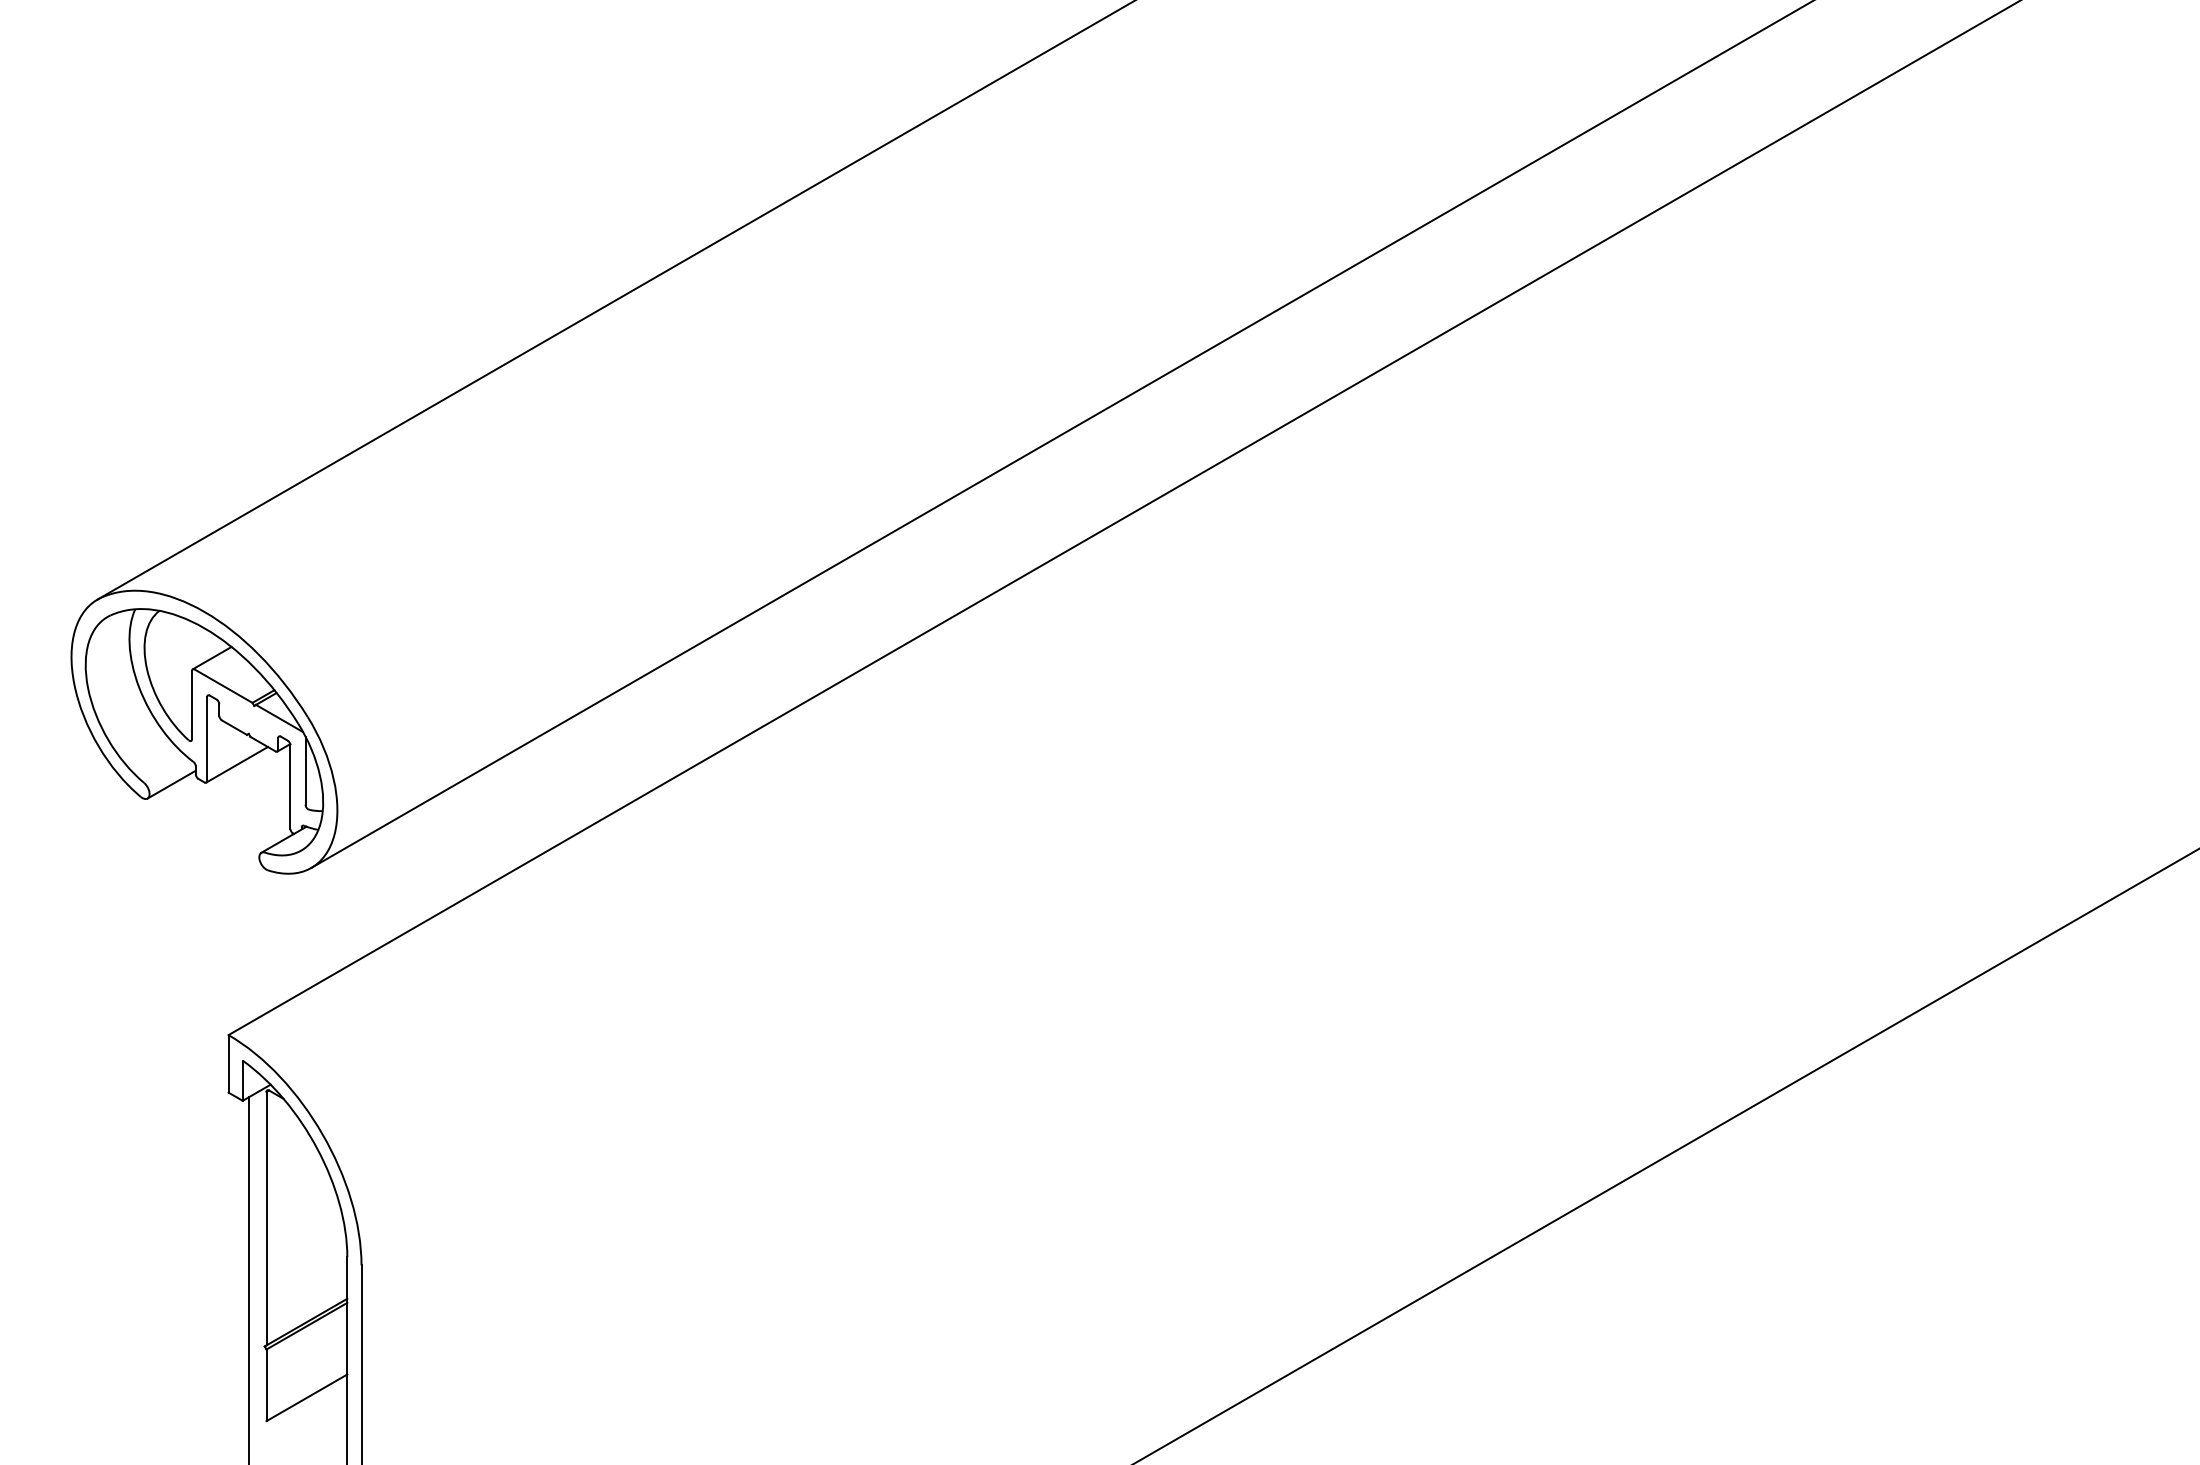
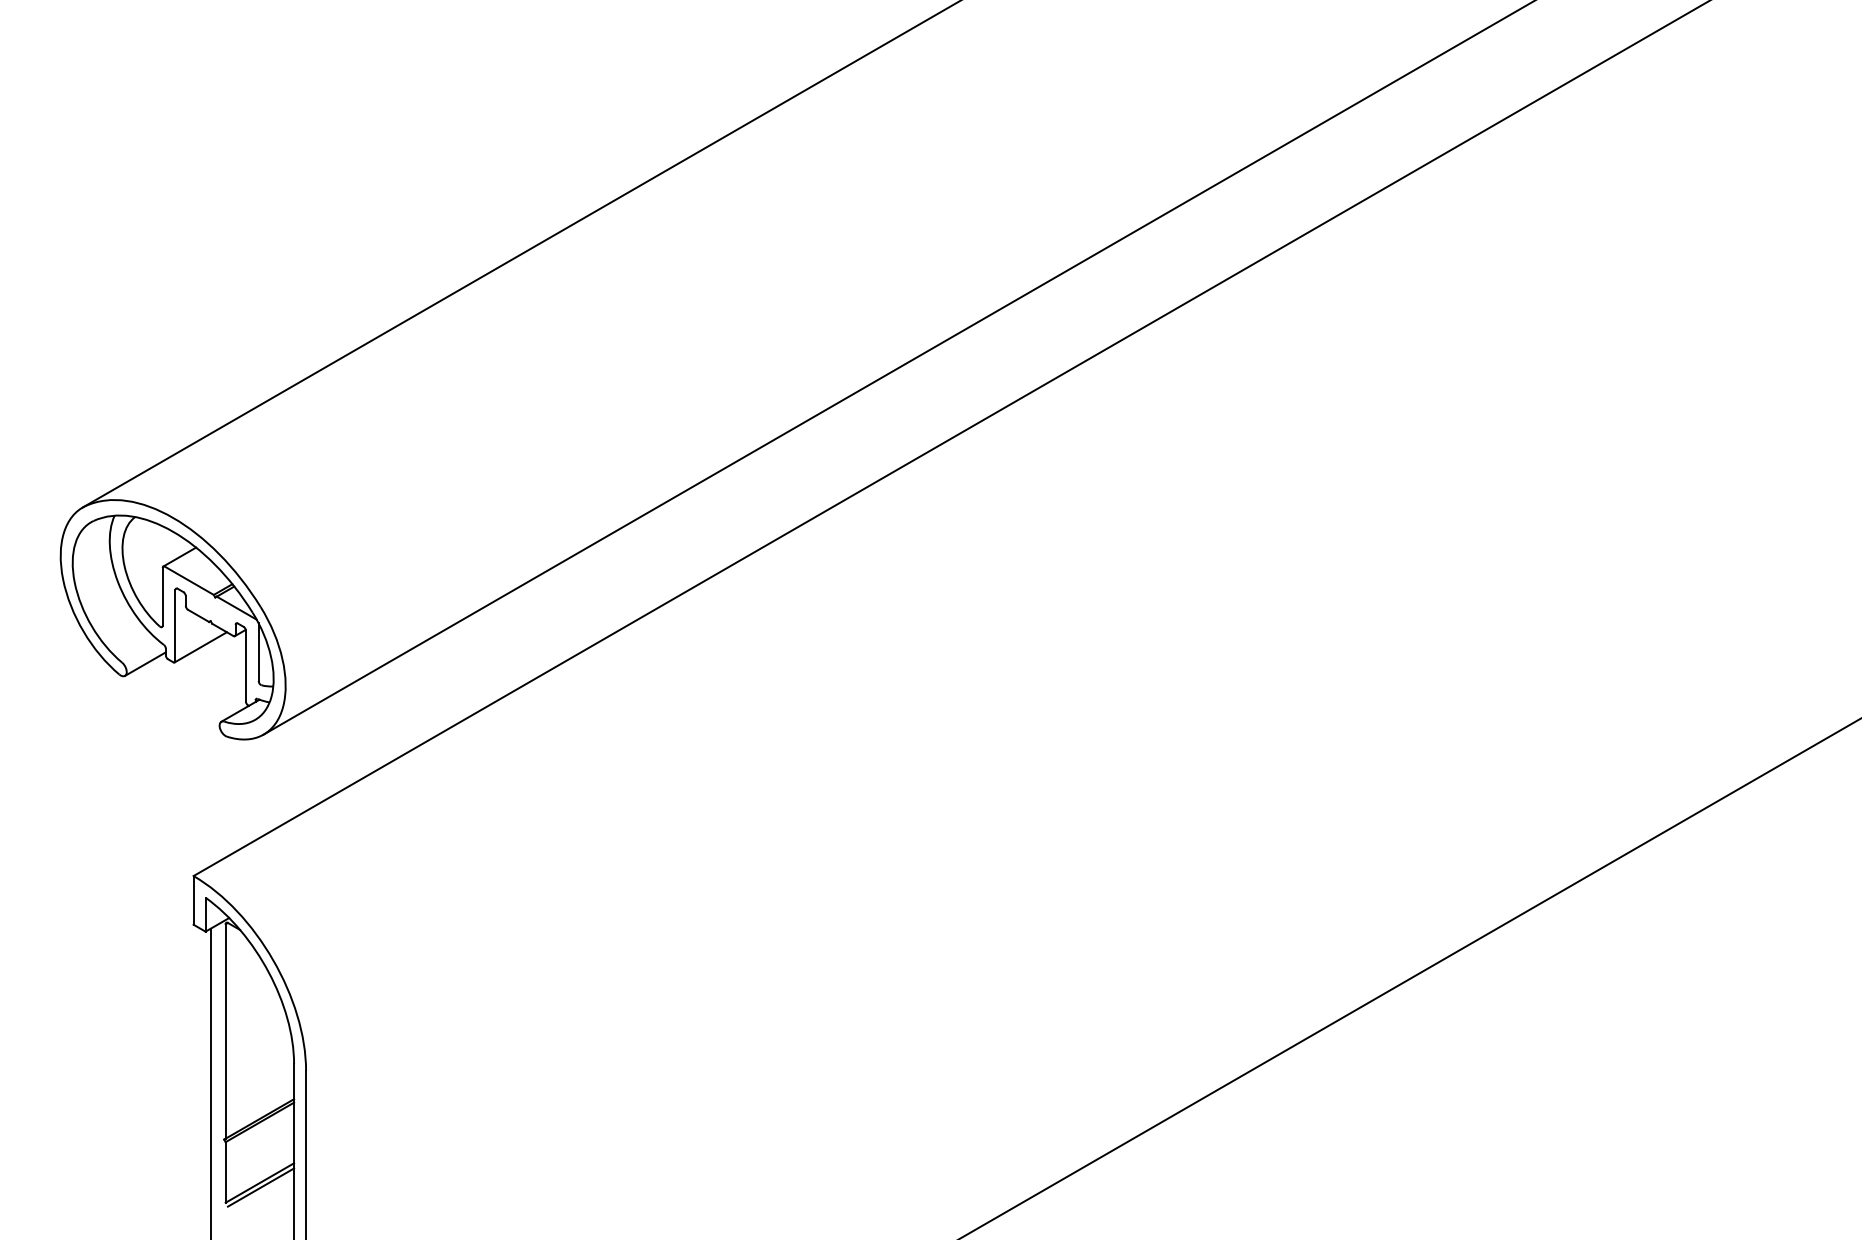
line: (308, 1402) -> (261, 1186), added

